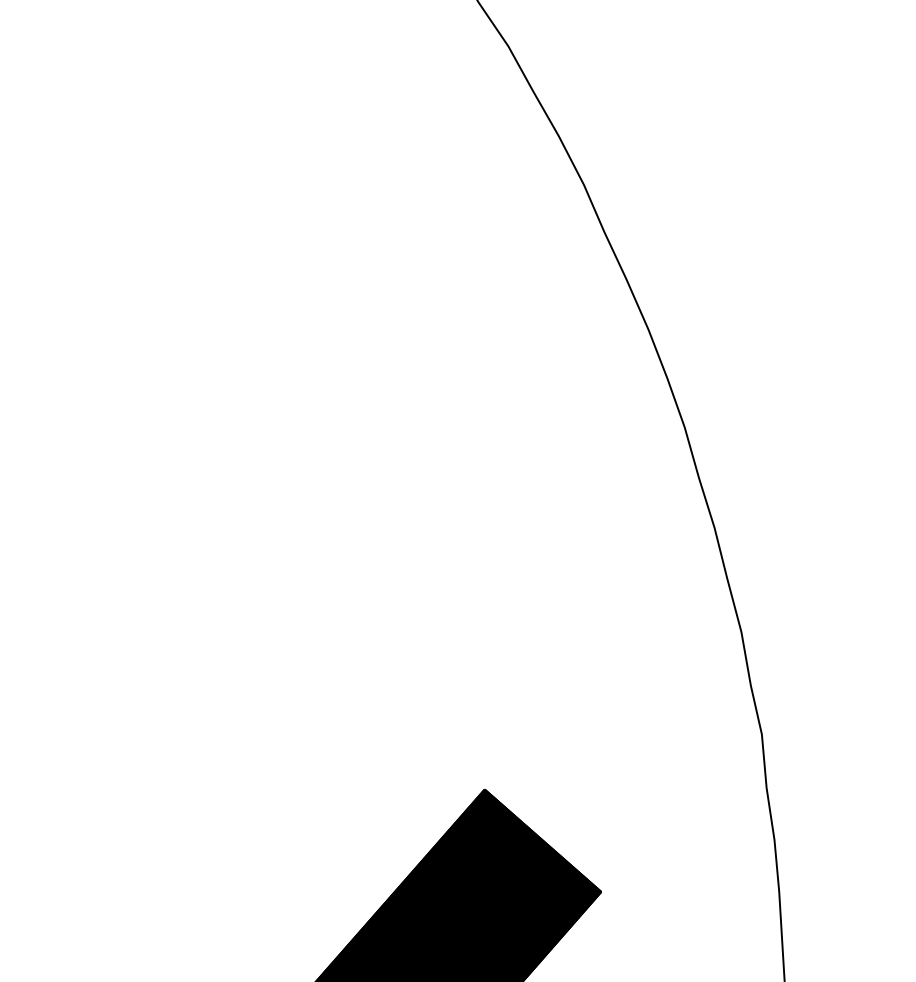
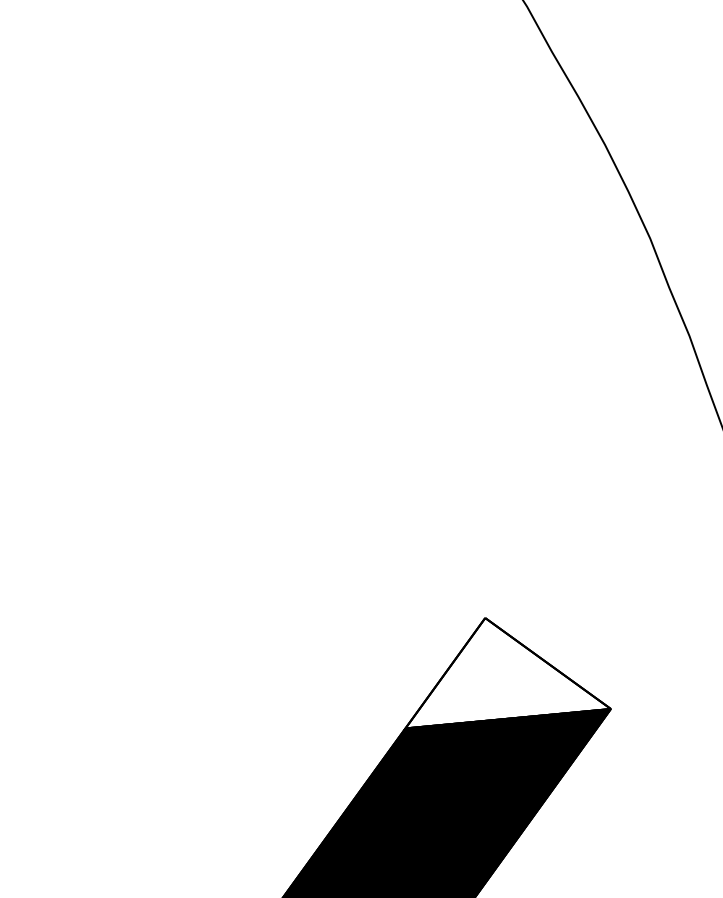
fill: (498, 840) -> (503, 667), removed

